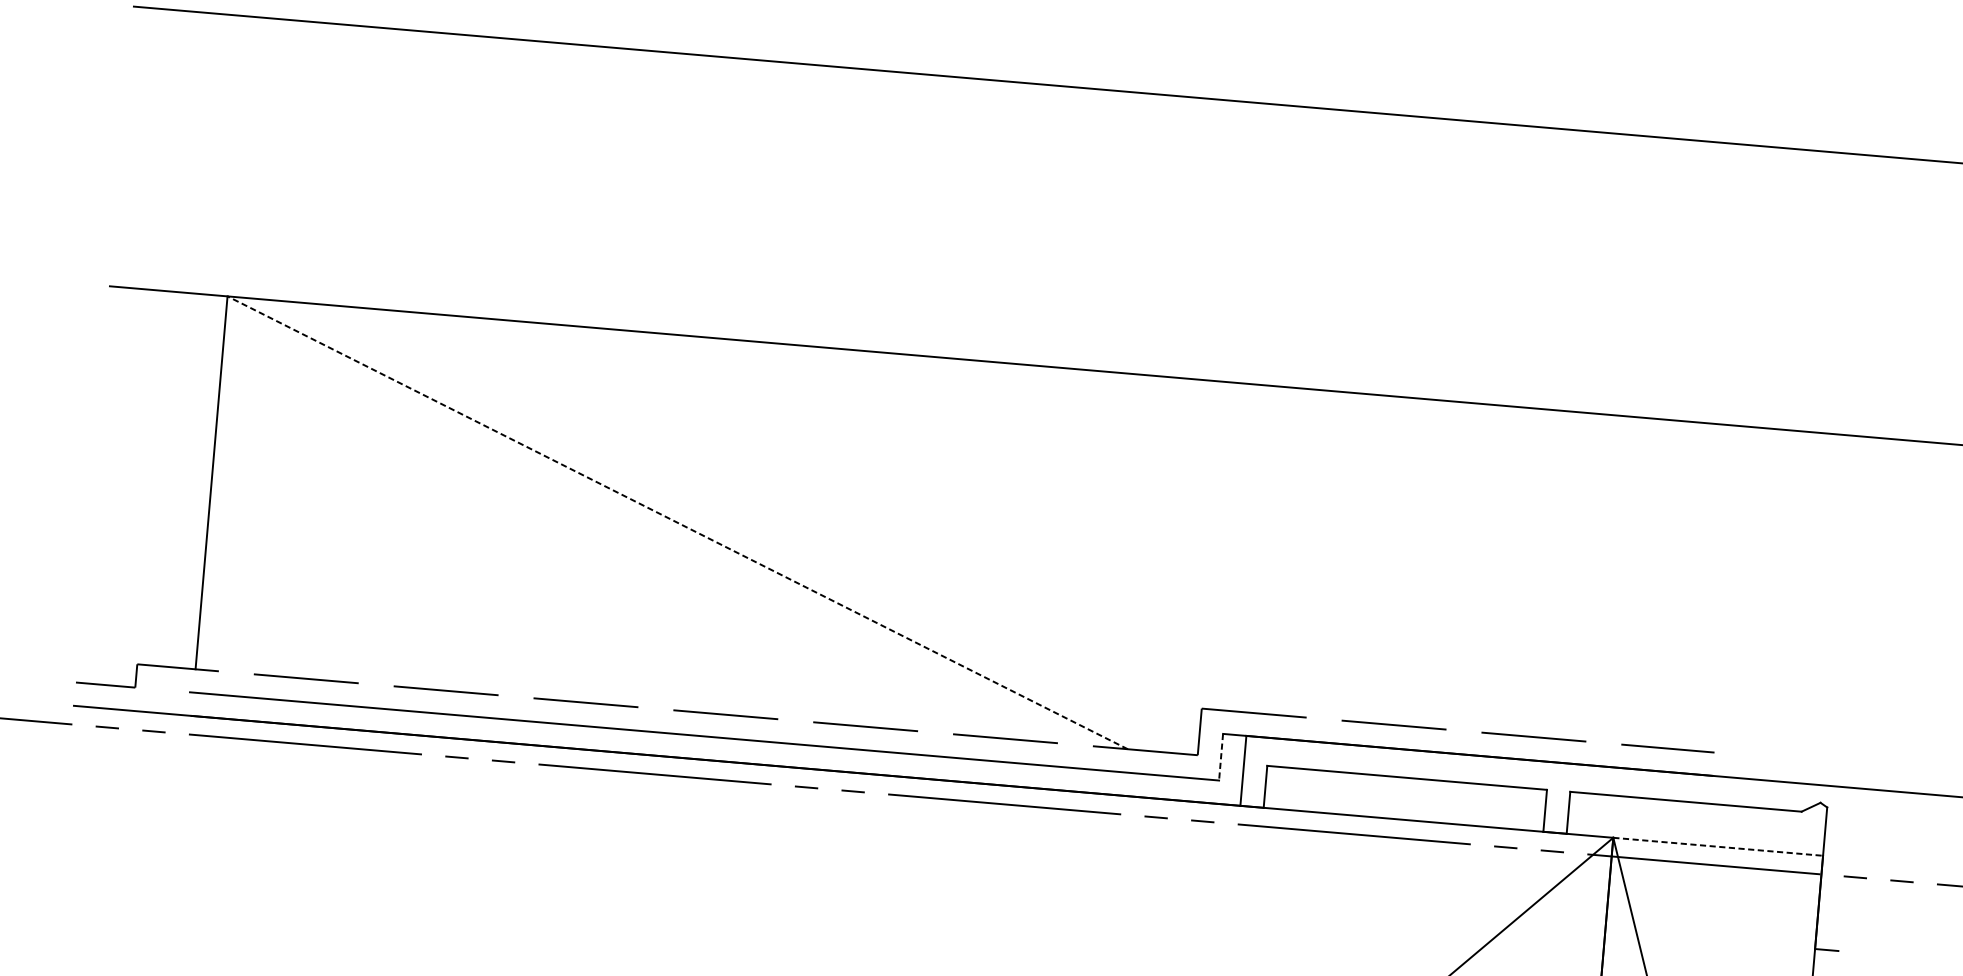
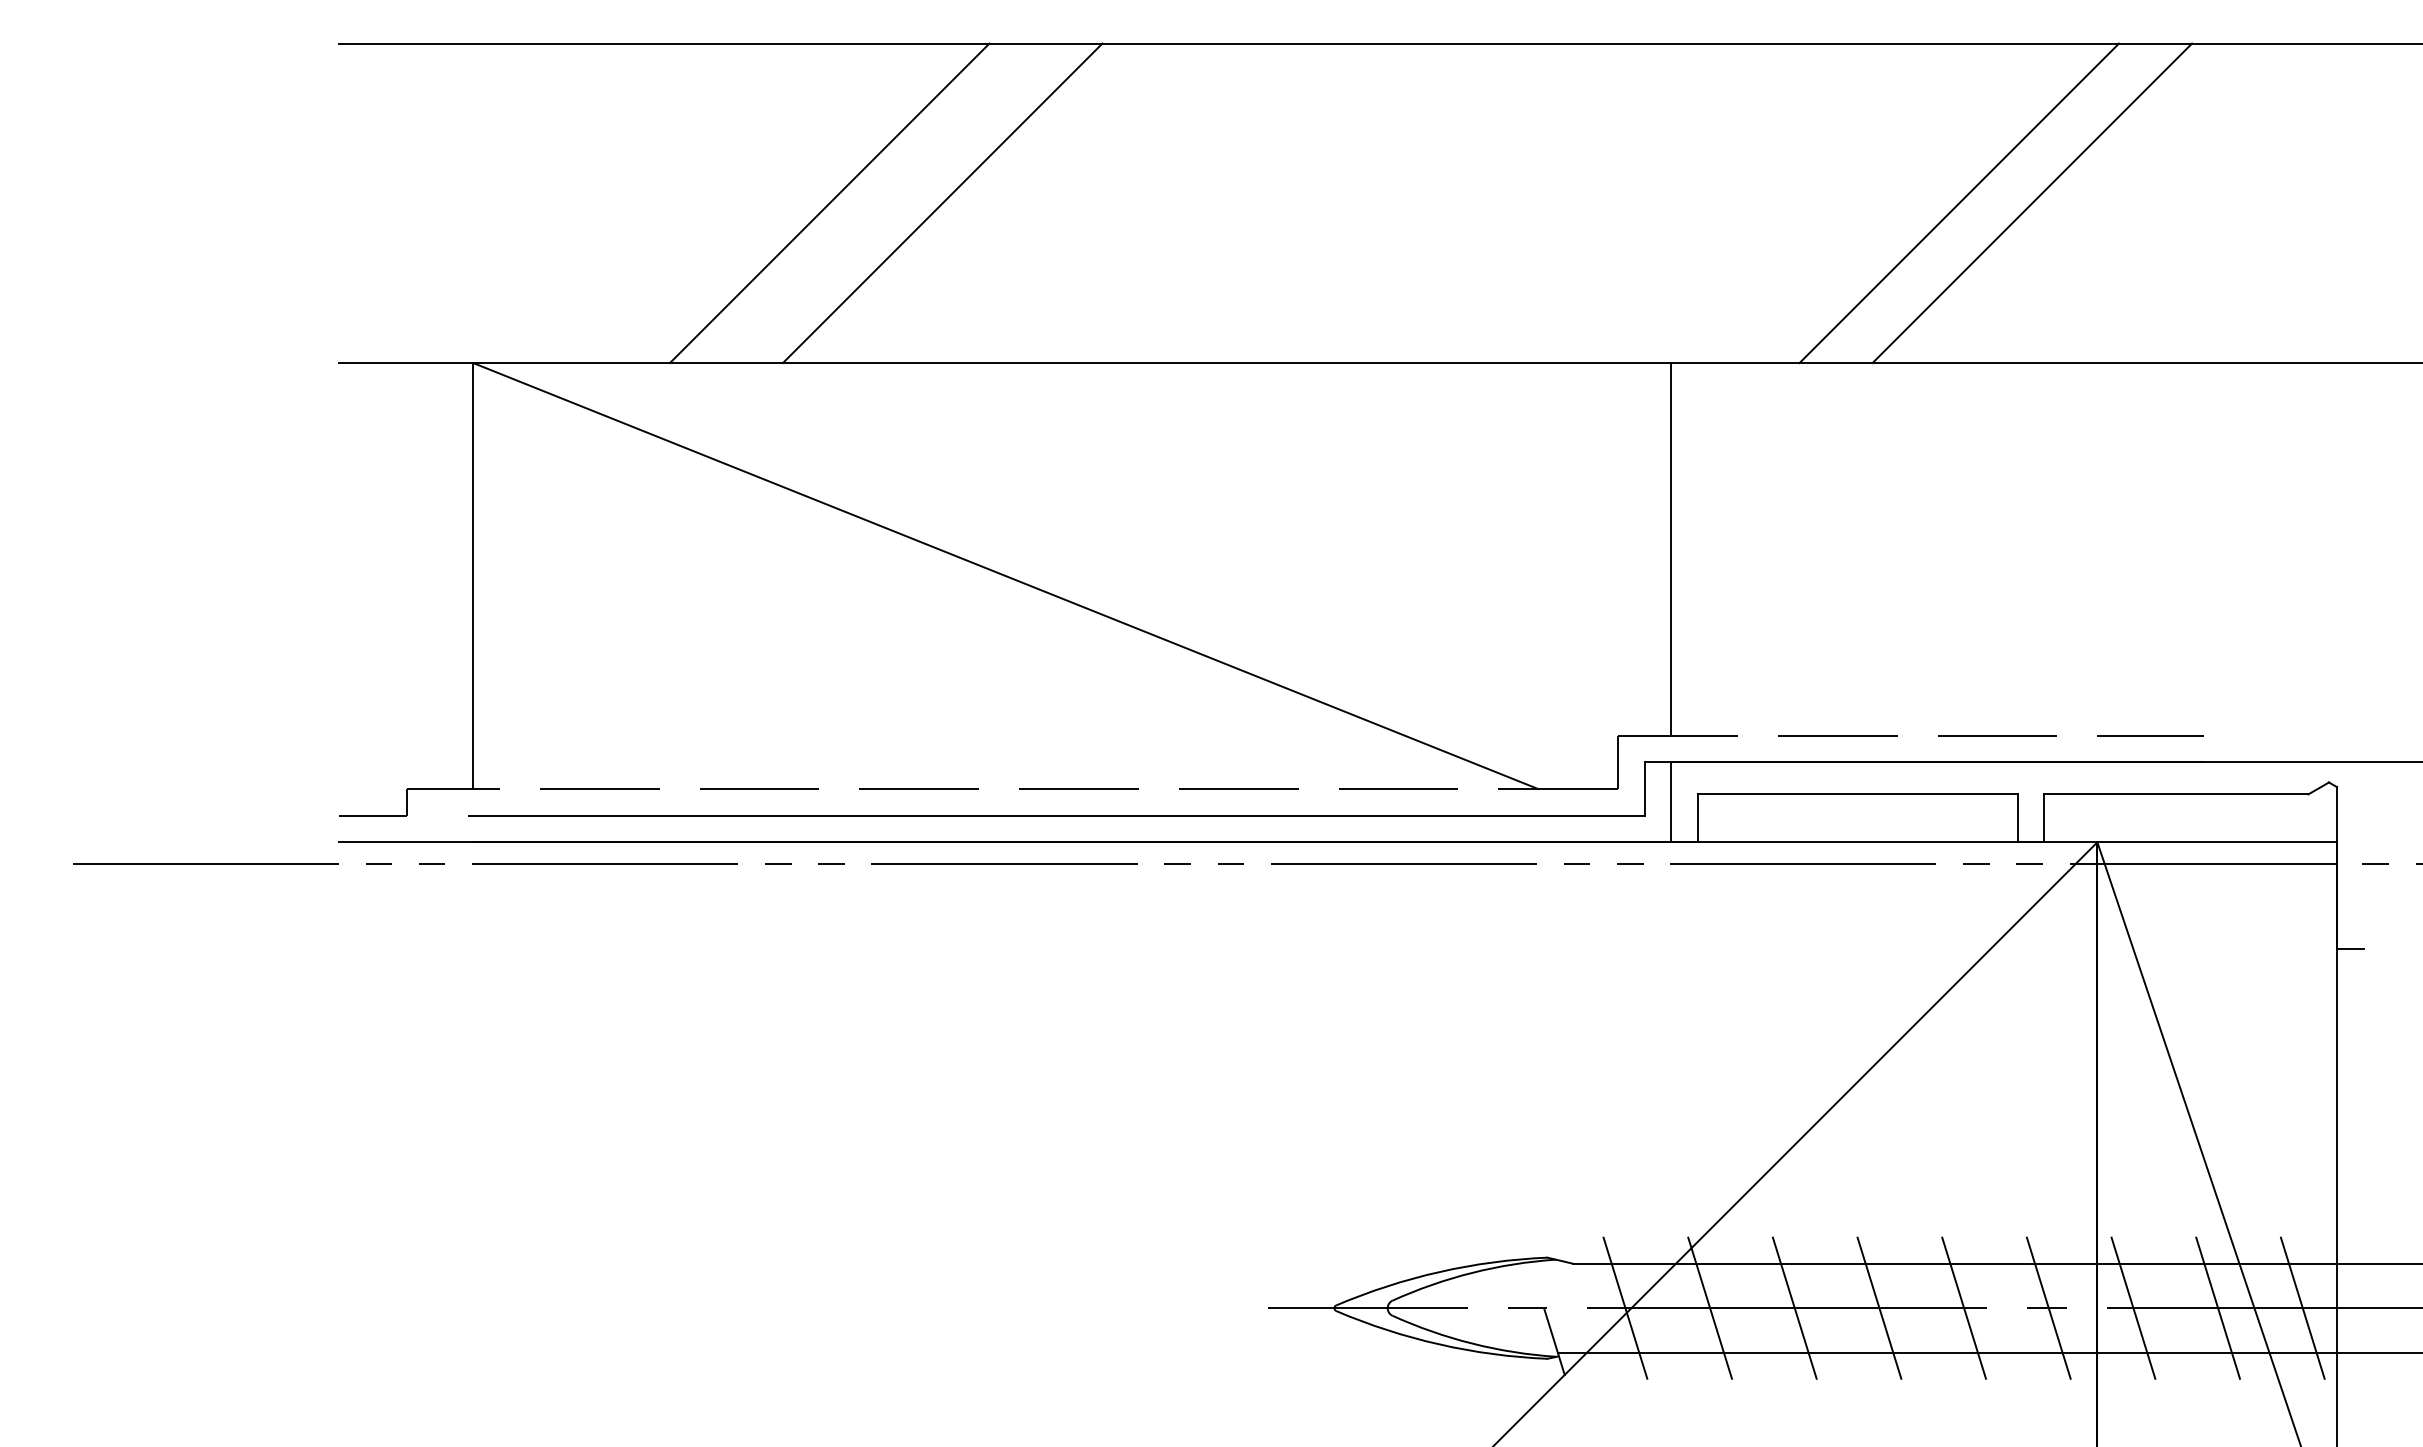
line: (551, 183) -> (829, 203), added
line: (650, 191) -> (942, 203), added
line: (1540, 268) -> (1959, 203), added
line: (1604, 273) -> (2032, 203), added
line: (677, 523) -> (1005, 576), dashed -> solid
line: (1262, 549) -> (1671, 549), added
line: (1220, 757) -> (1644, 789), dashed -> solid
line: (1718, 846) -> (2217, 842), dashed -> solid

